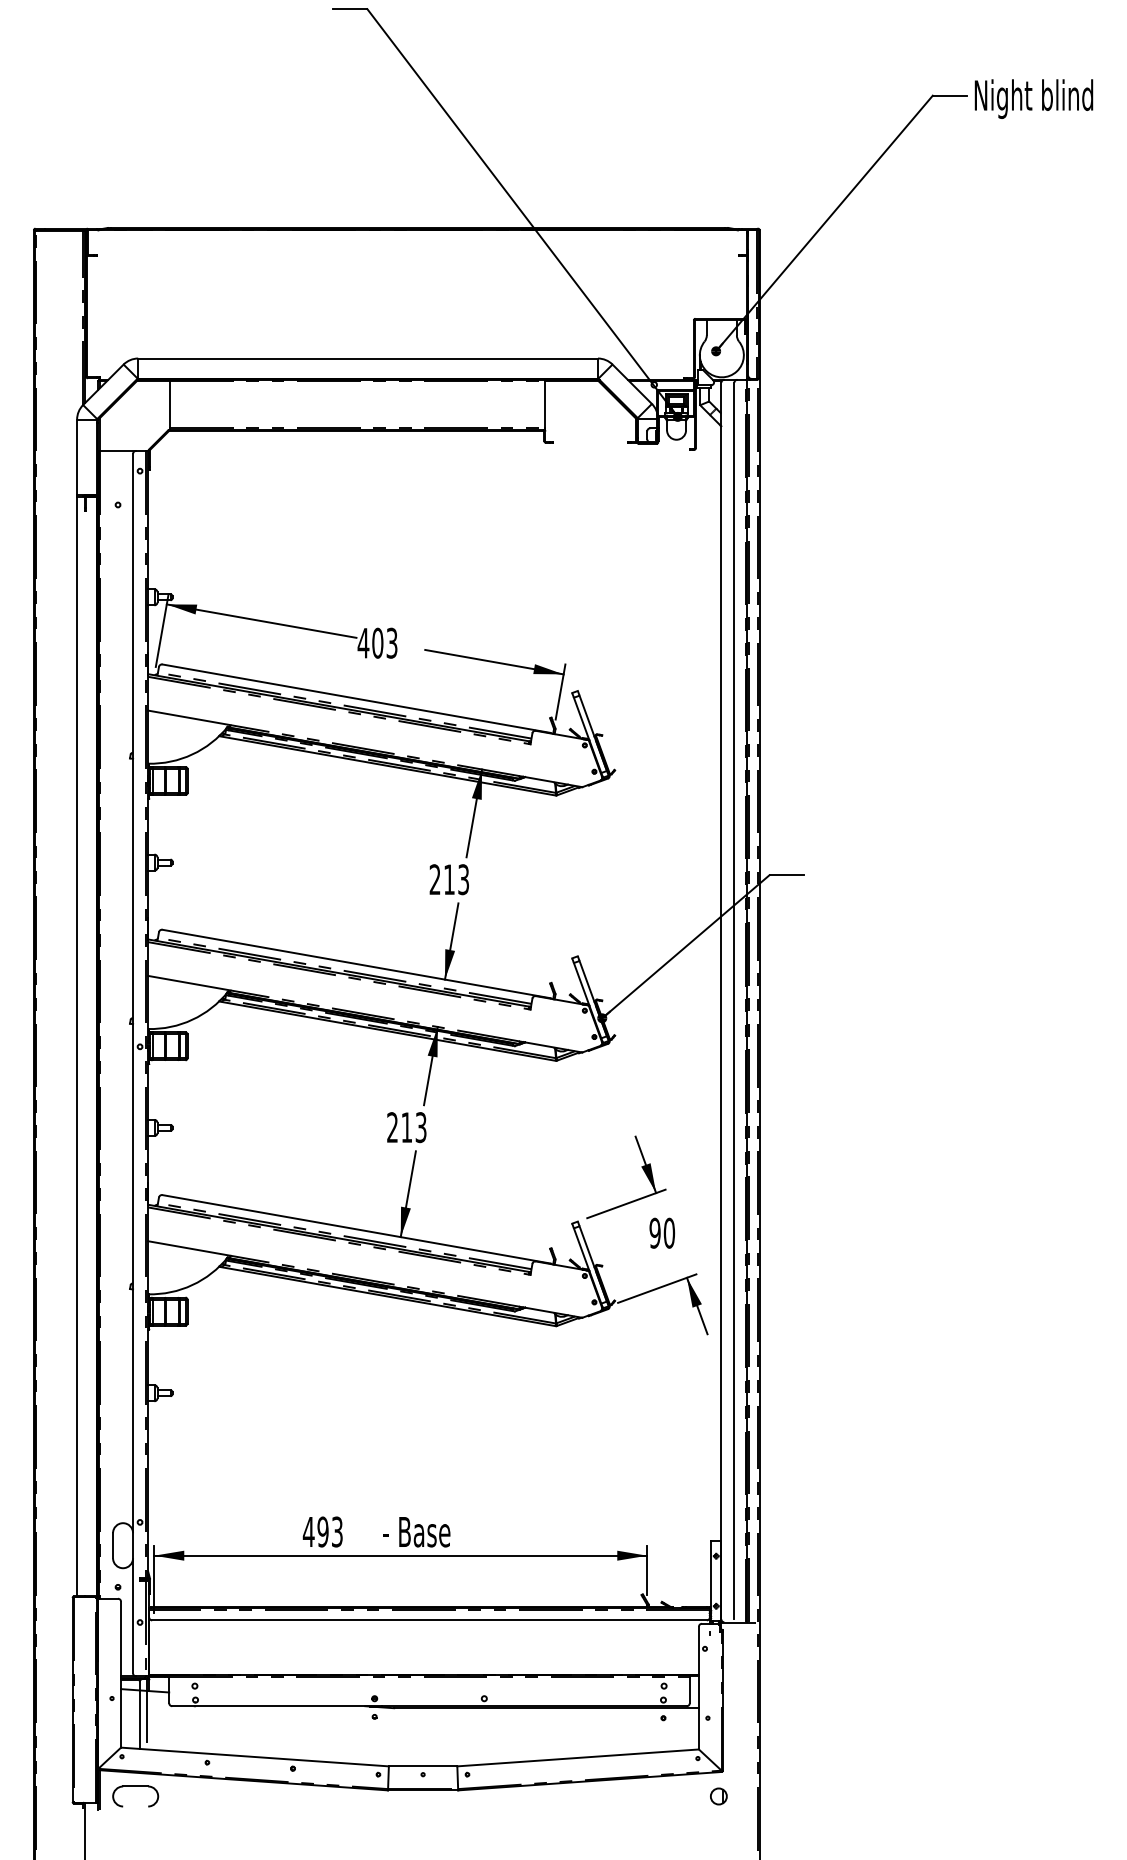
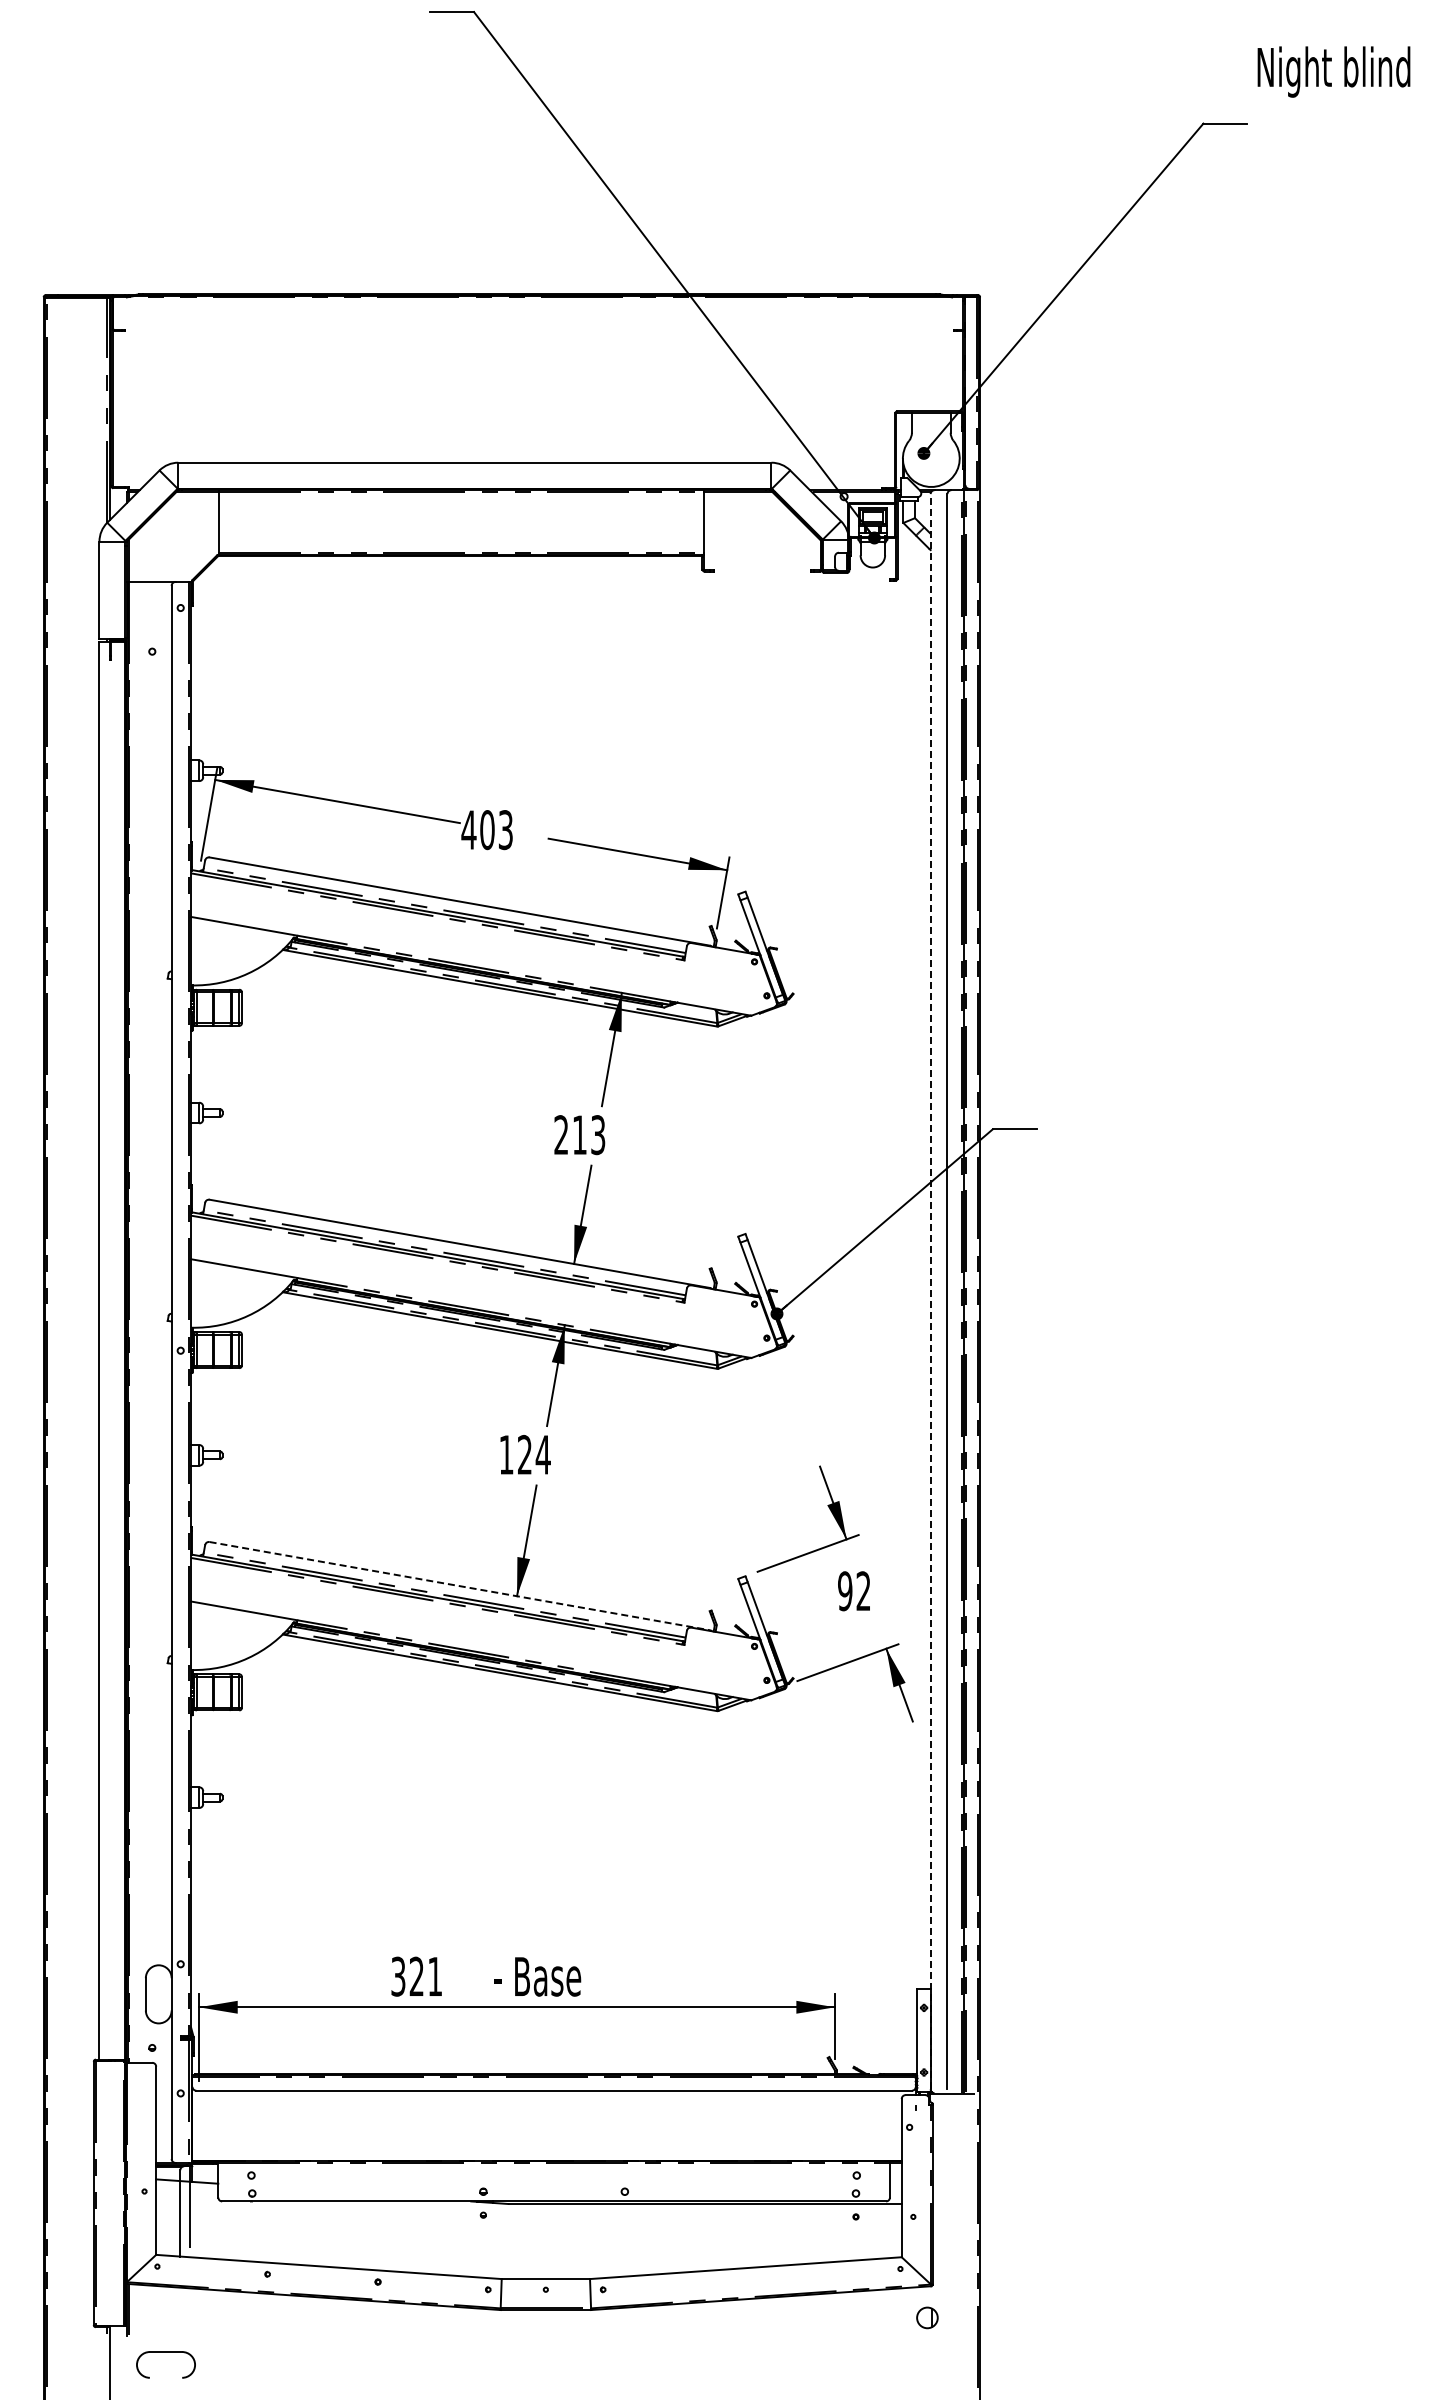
text: (1033, 98) -> (1333, 71), moved
line: (721, 1000) -> (930, 1291), solid -> dashed
text: (406, 1127) -> (524, 1454), 213 -> 124
line: (356, 1229) -> (460, 1586), solid -> dashed
text: (669, 1233) -> (863, 1591), 90 -> 92
text: (322, 1531) -> (416, 1976), 493 -> 321
part: (135, 1786) -> (165, 2352), moved

